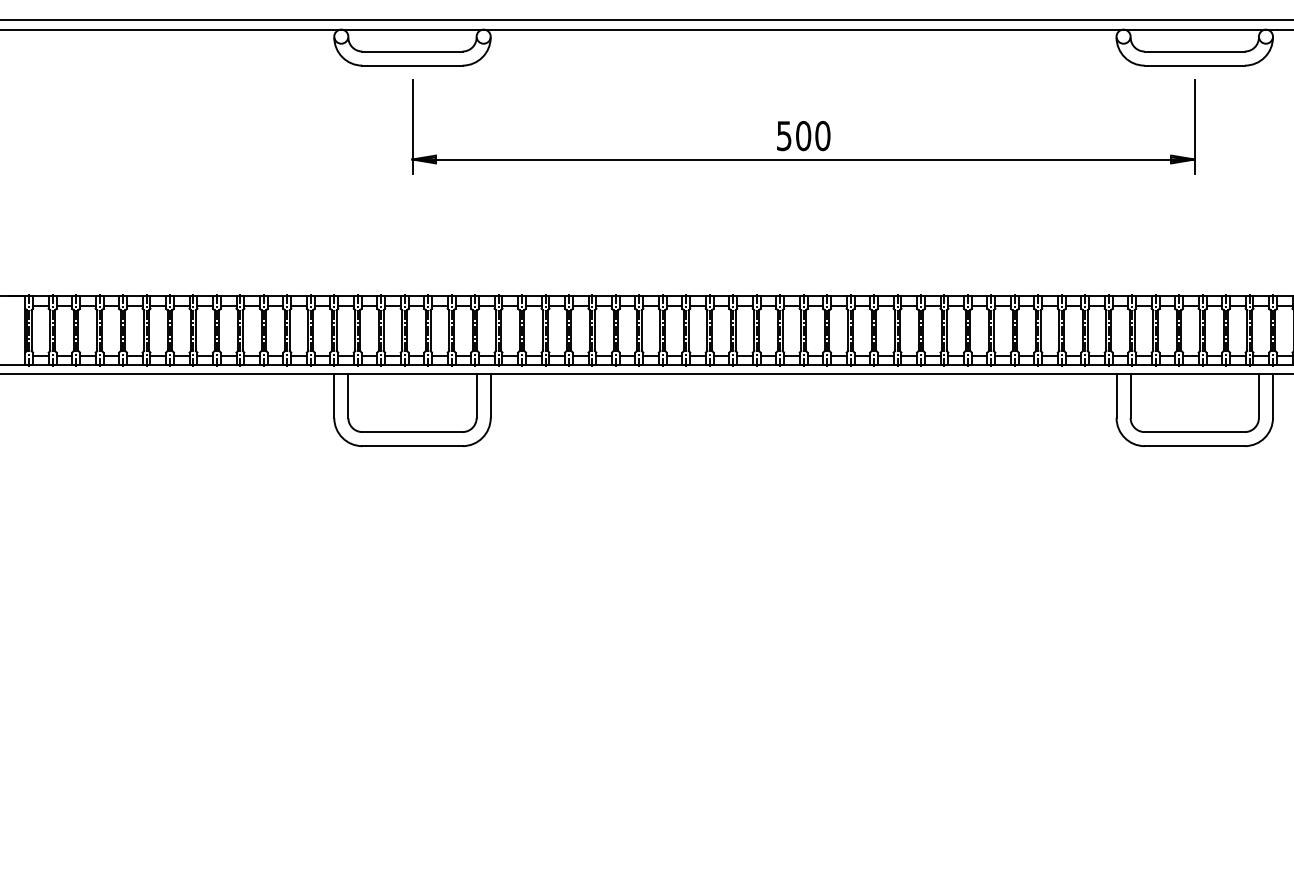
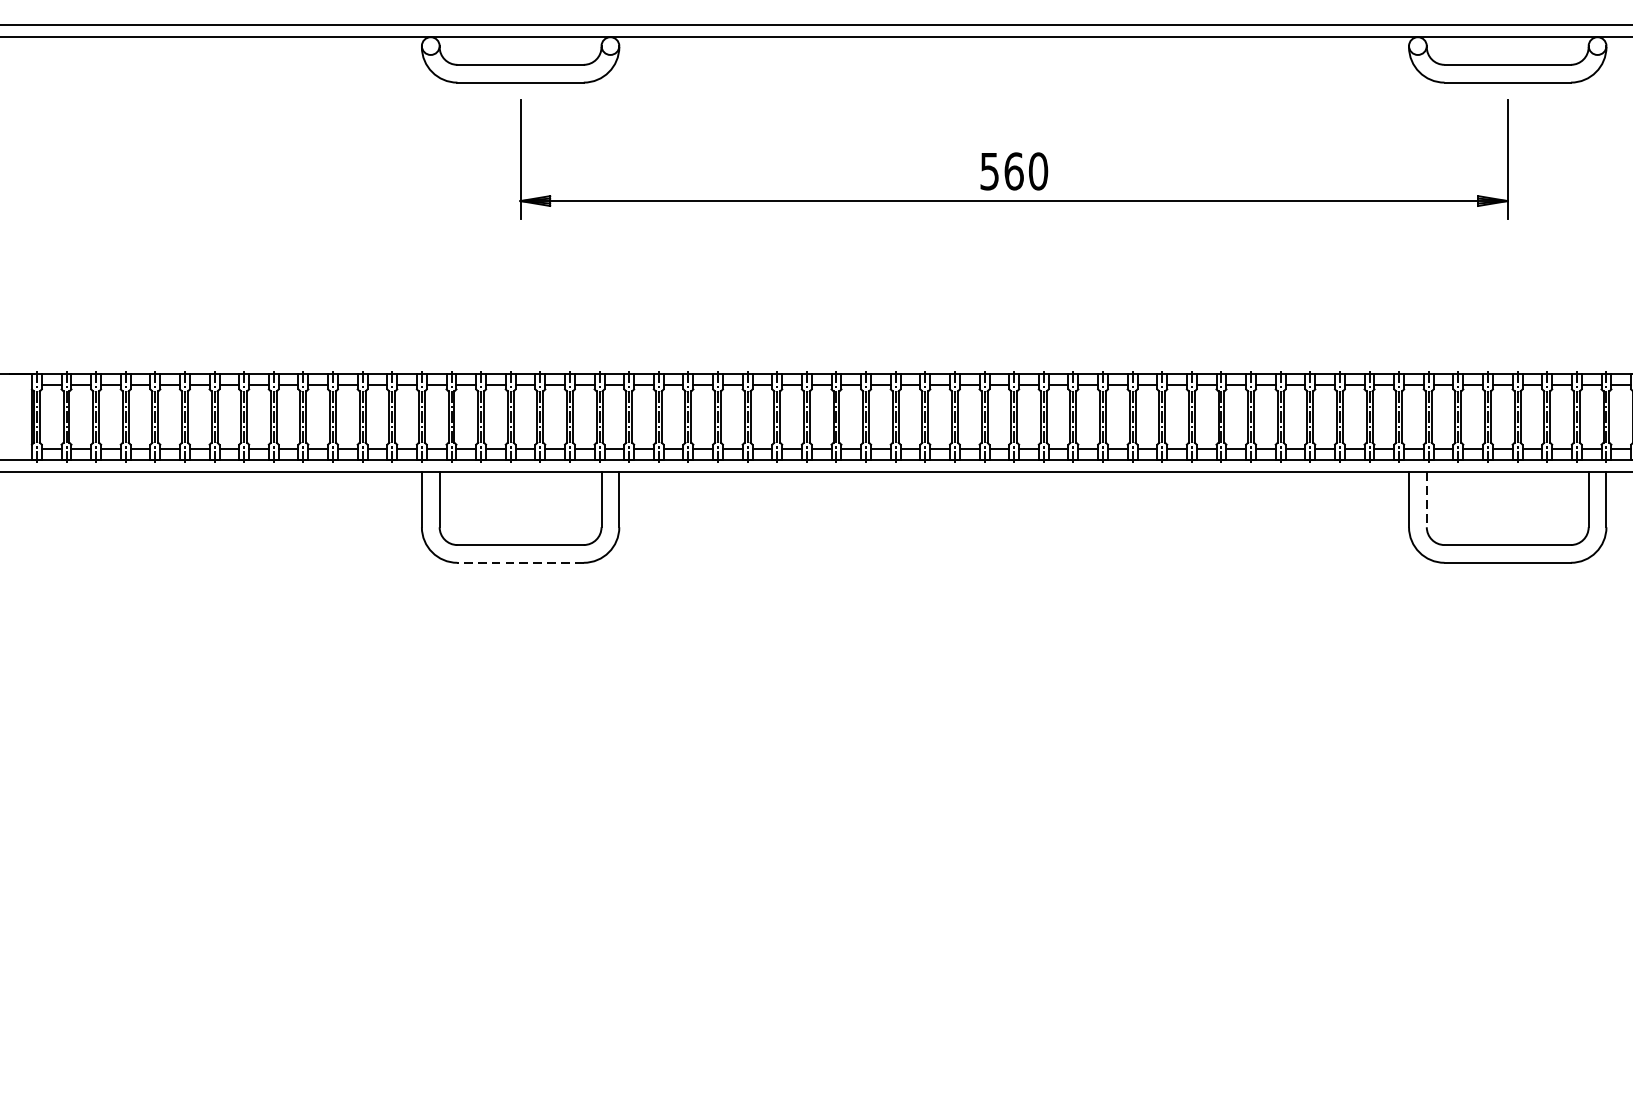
text: (803, 135) -> (1013, 170), 500 -> 560
line: (1130, 396) -> (1426, 500), solid -> dashed
line: (412, 446) -> (520, 563), solid -> dashed

